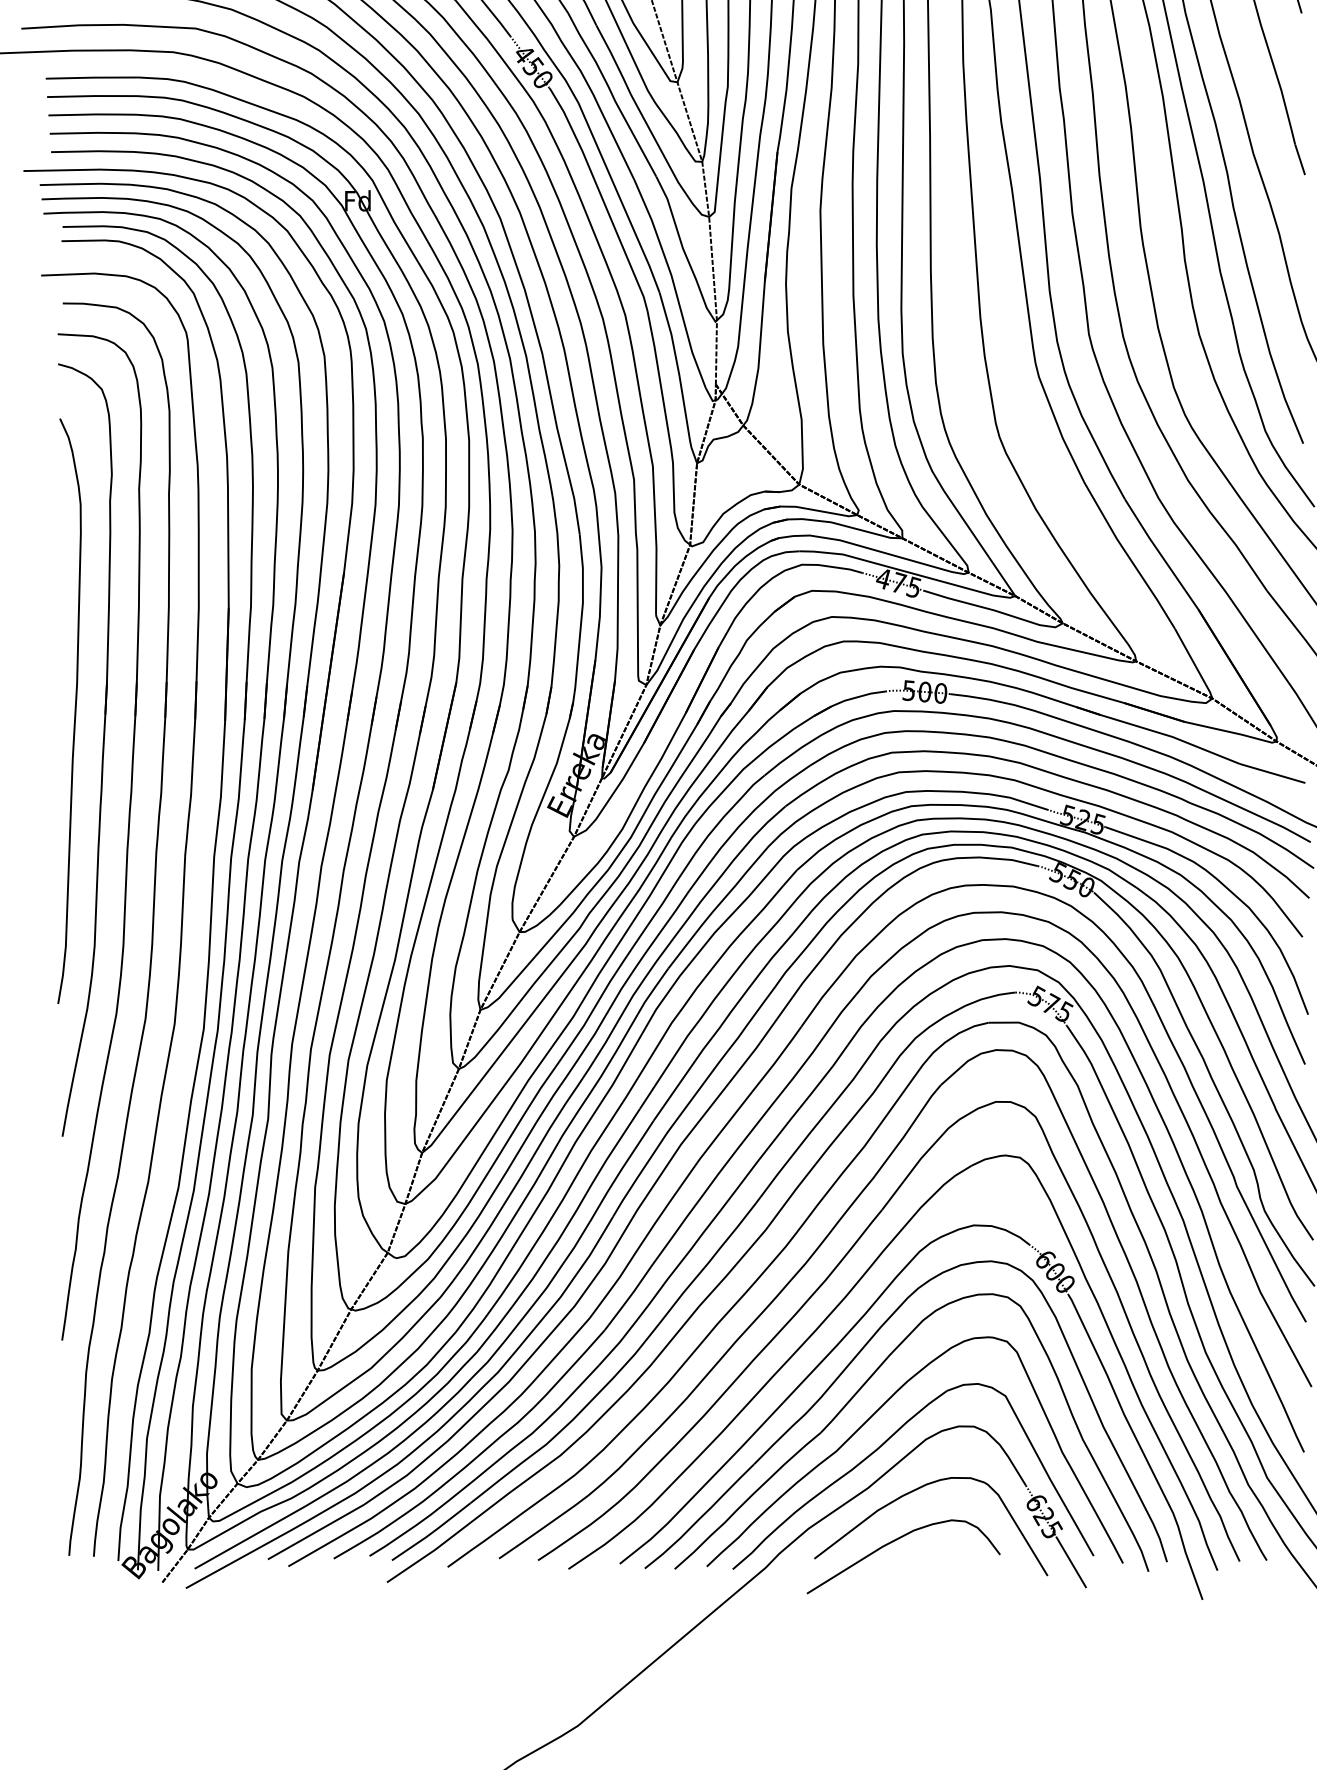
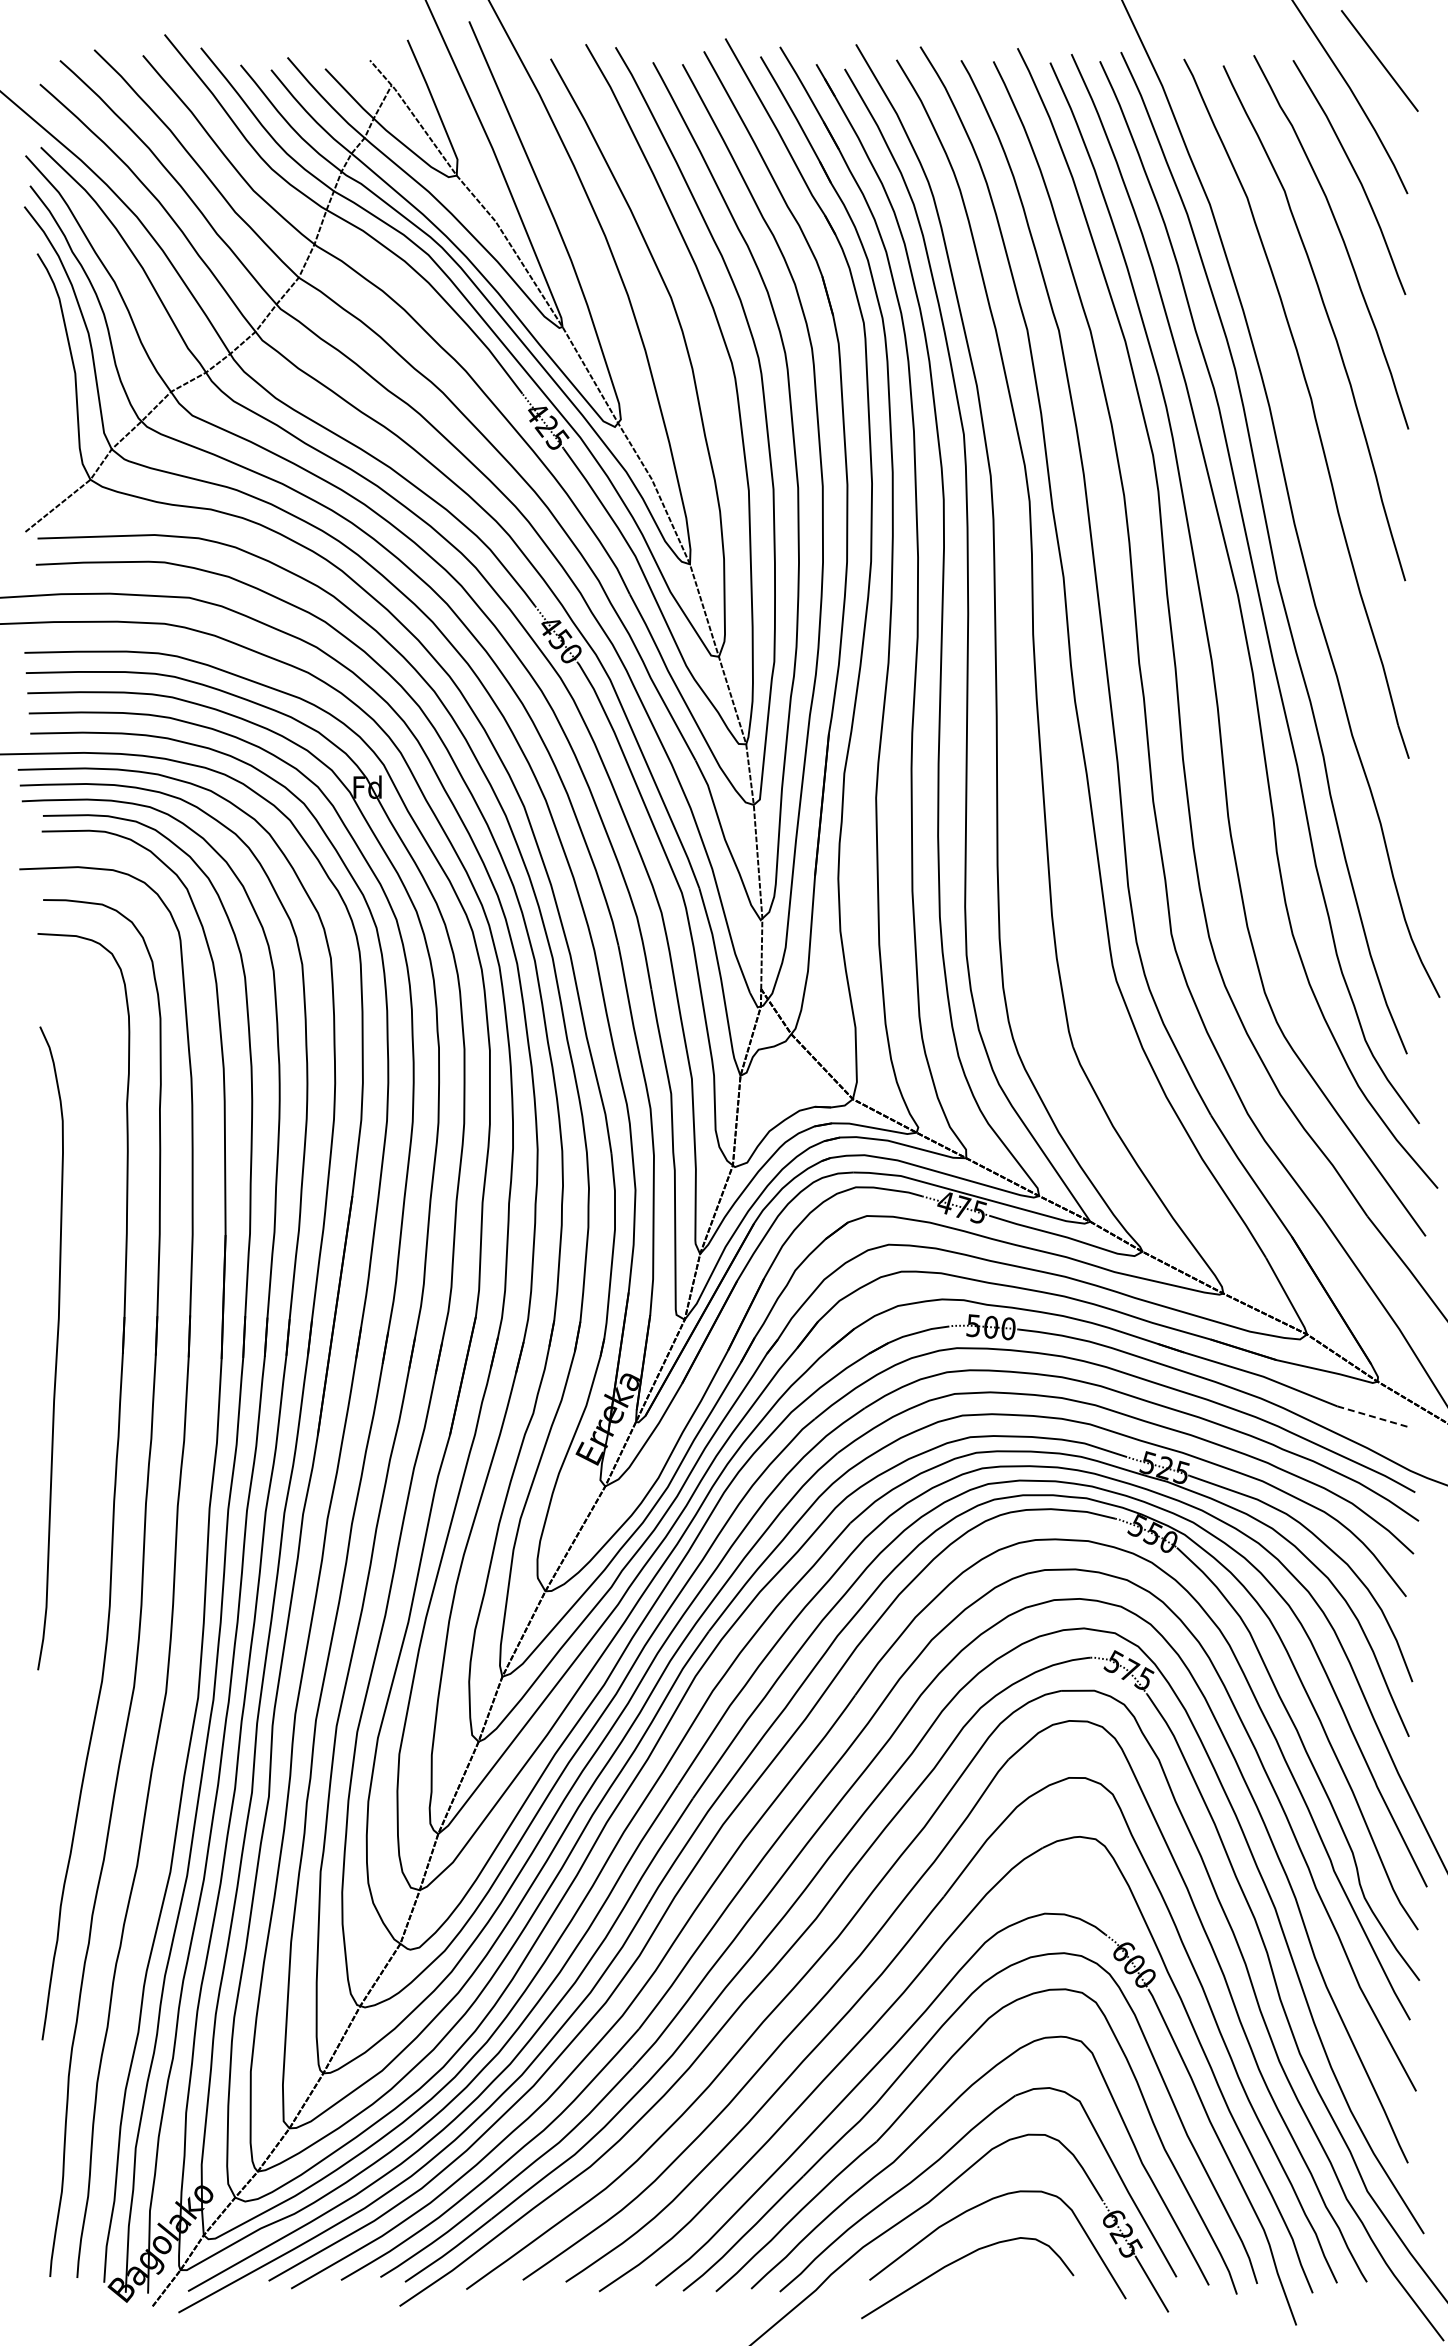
part: (102, 750) -> (86, 1391), removed
line: (1272, 773) -> (1373, 1416), solid -> dashed

